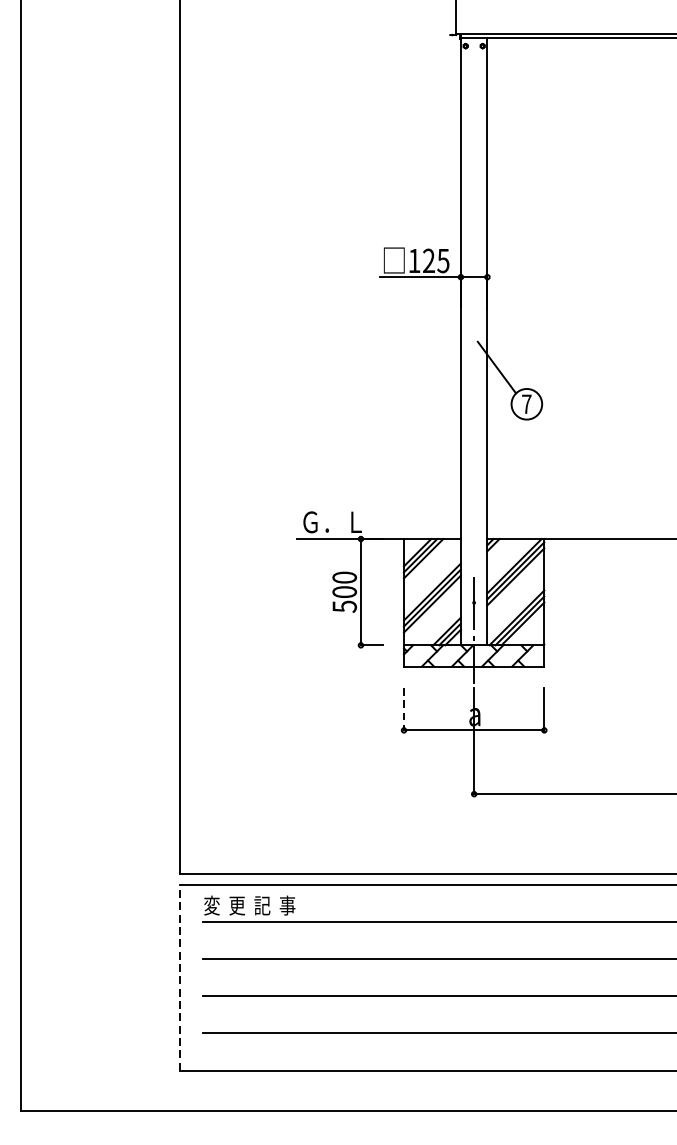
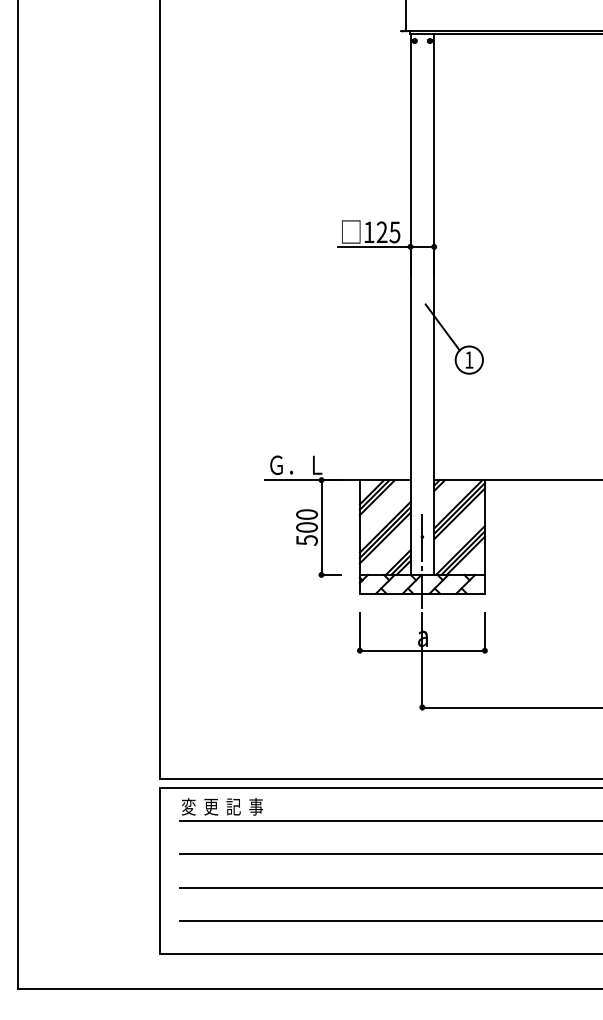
text: (527, 403) -> (469, 359), 7 -> 1
line: (403, 709) -> (359, 632), dashed -> solid
line: (180, 977) -> (160, 870), dashed -> solid

